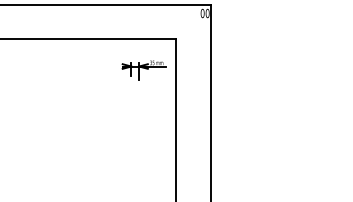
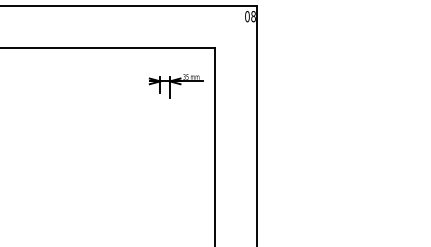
text: (207, 13) -> (253, 16), 00 -> 08

